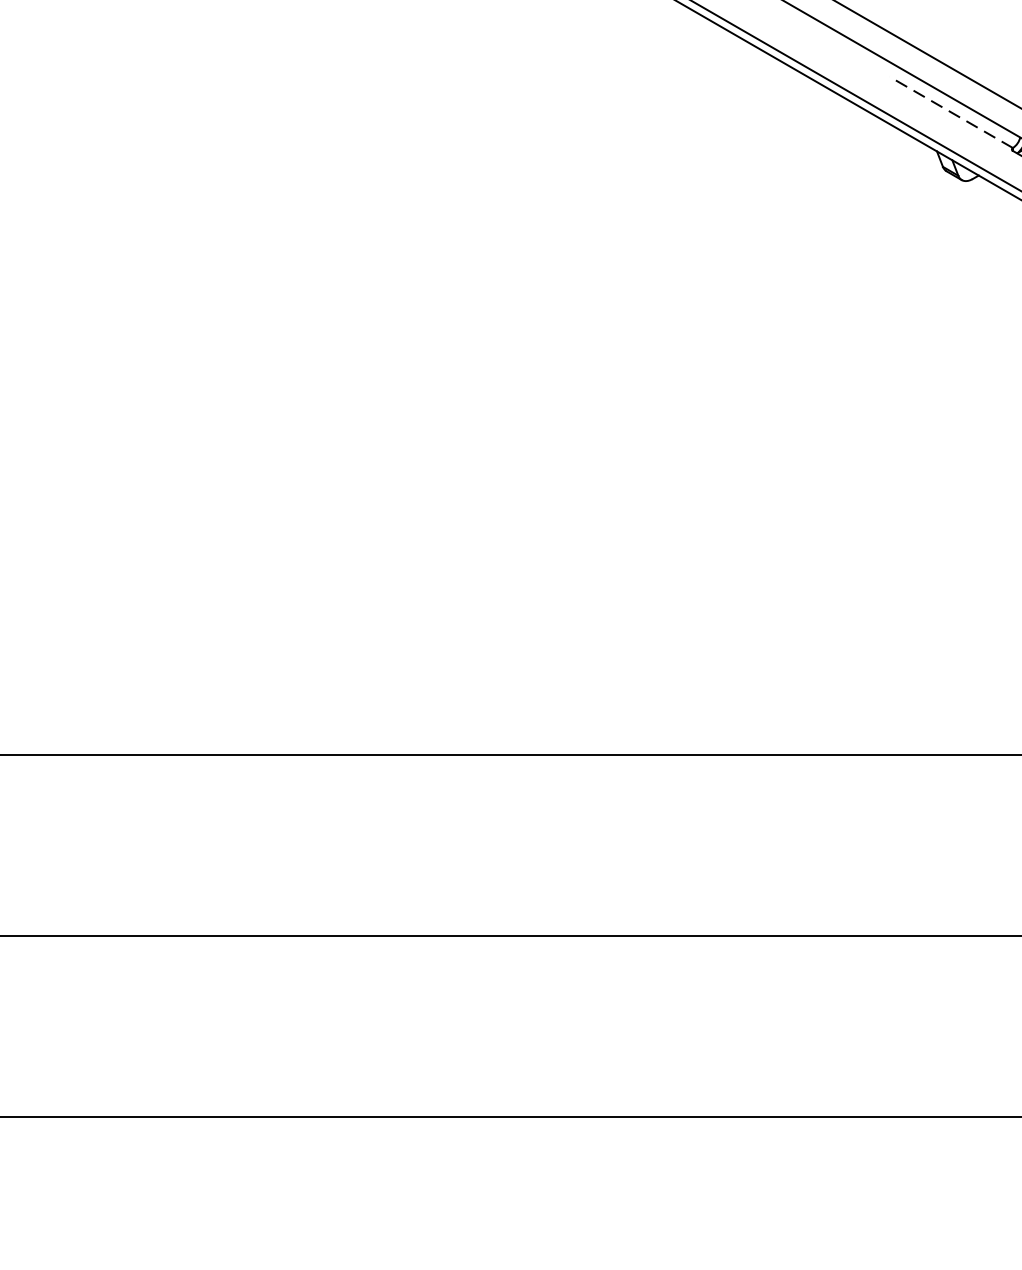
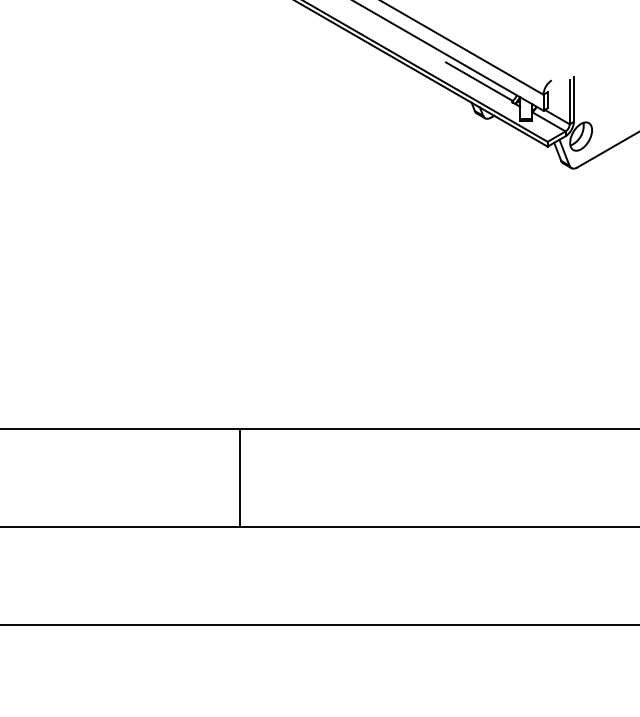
line: (951, 112) -> (479, 81), dashed -> solid
line: (507, 844) -> (239, 477), added

